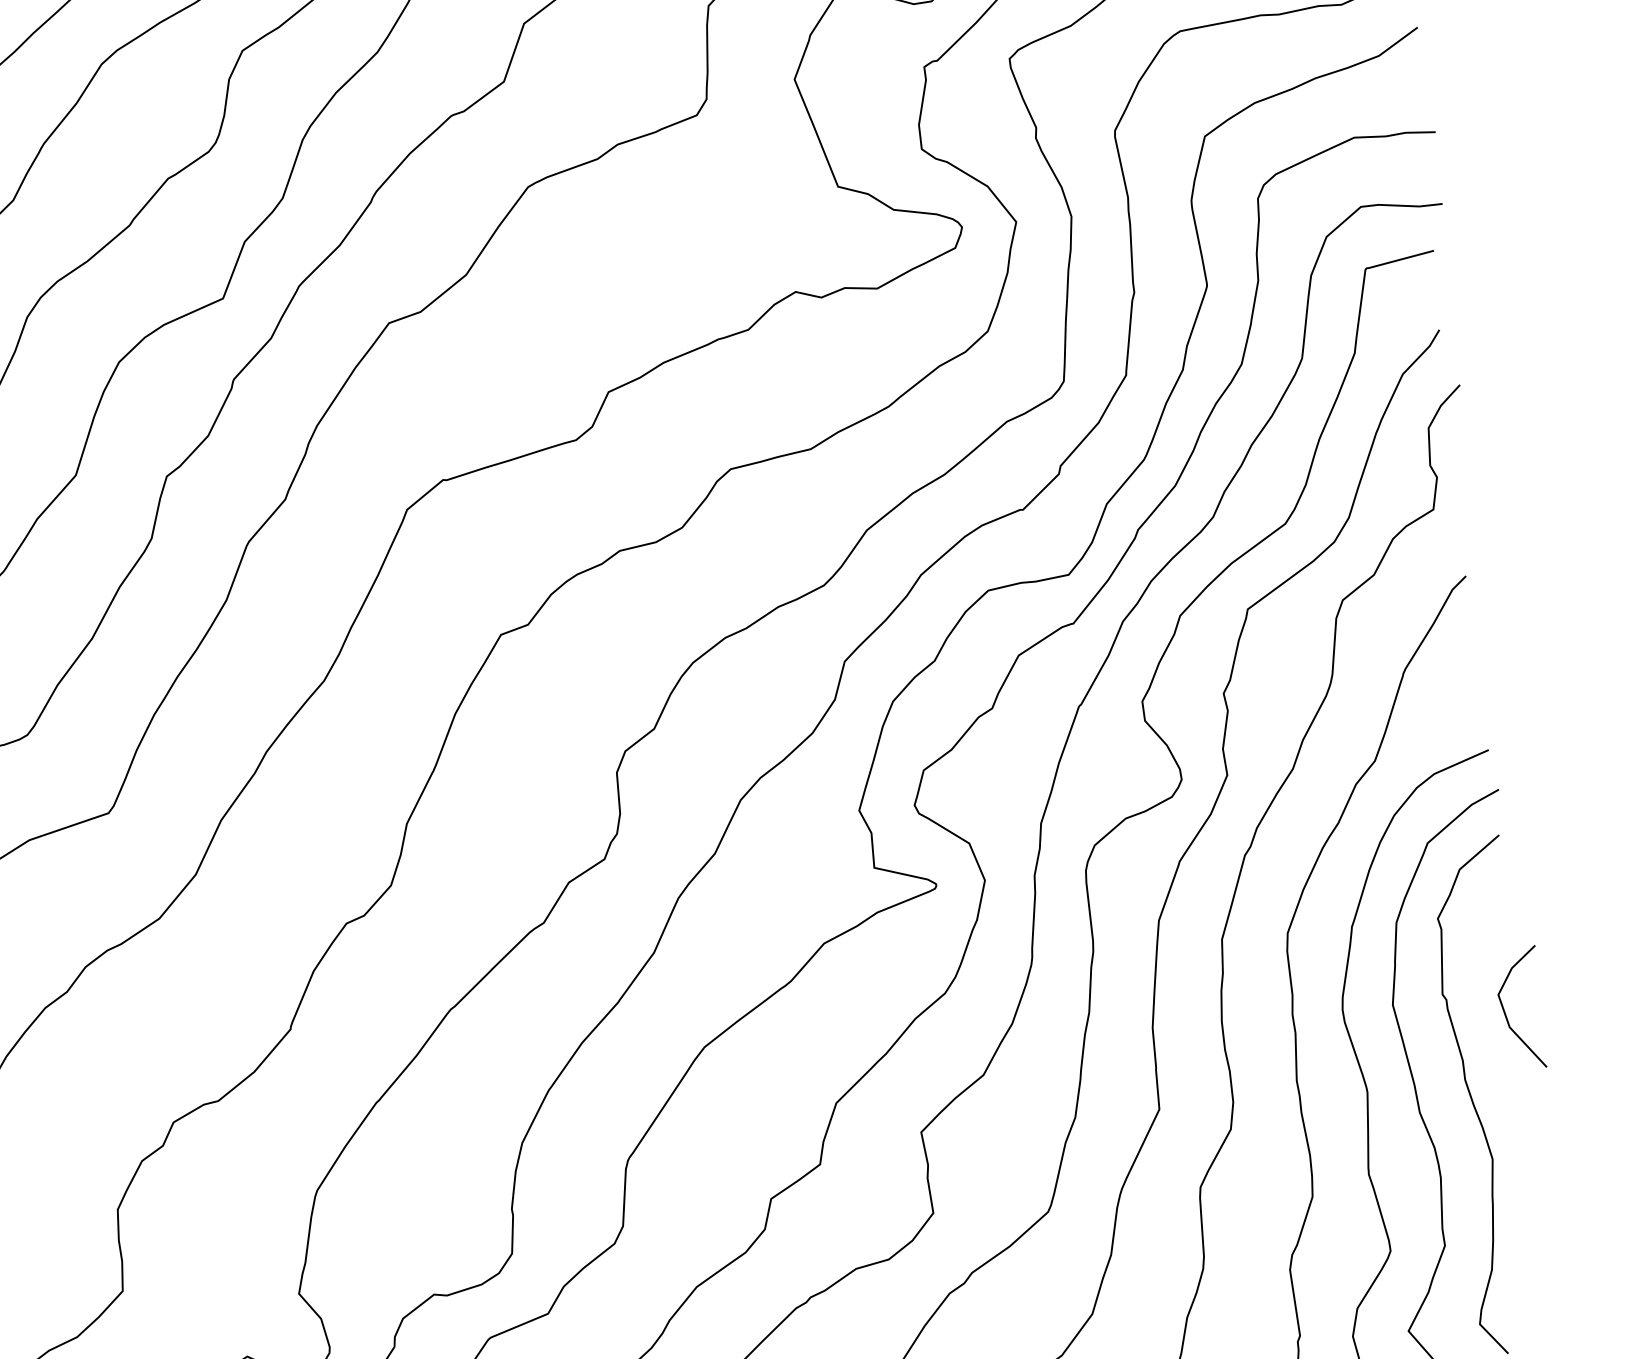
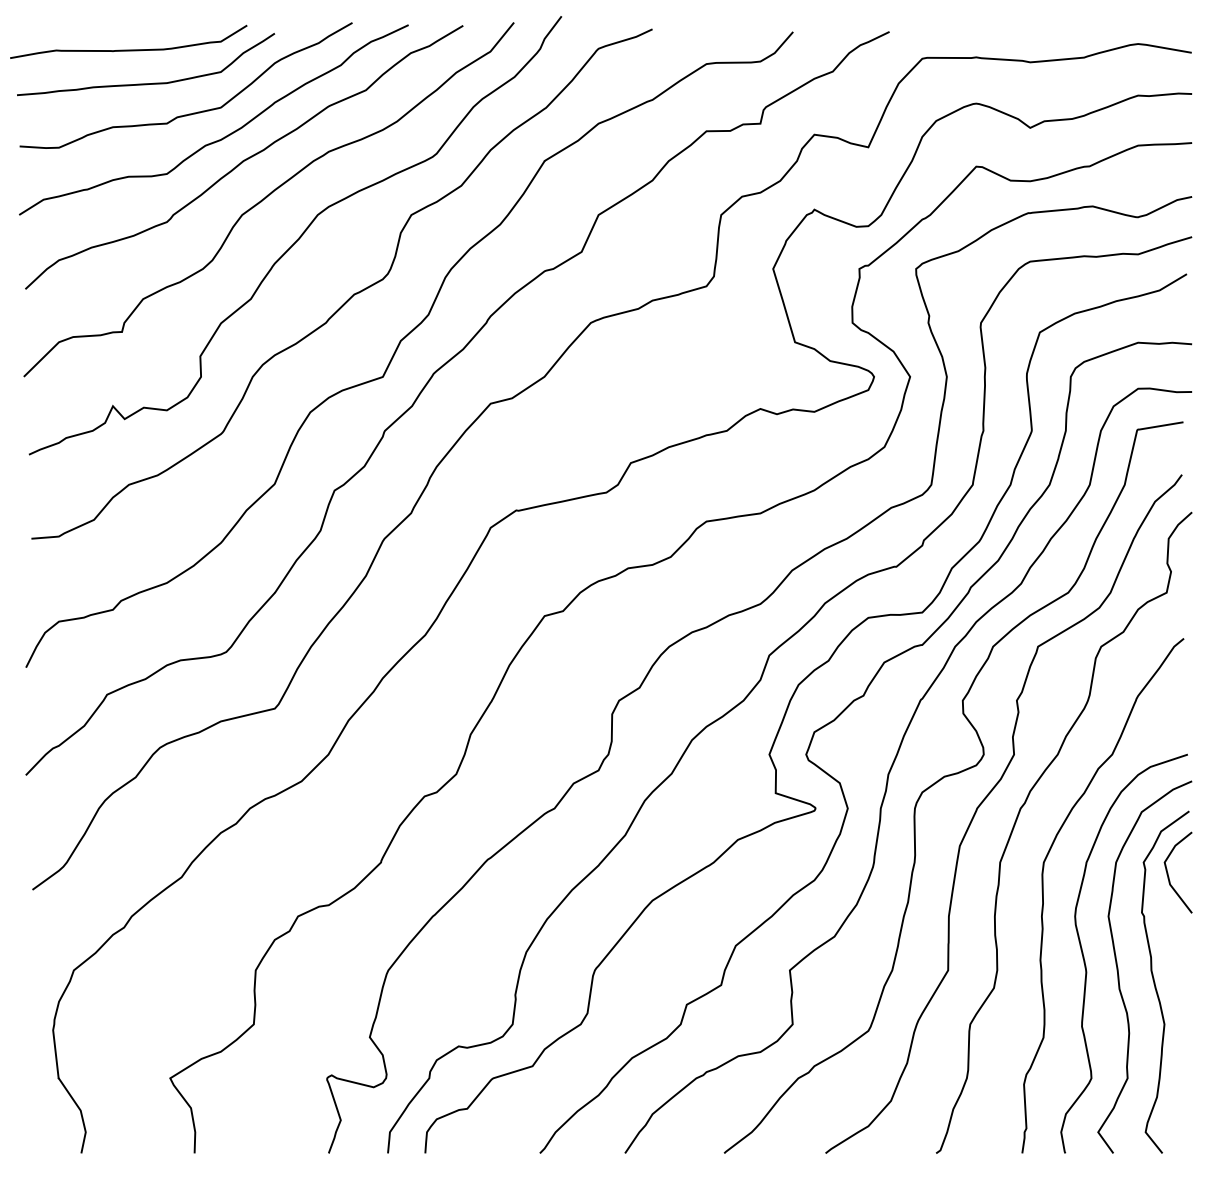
line: (1507, 1015) -> (1169, 876), moved

